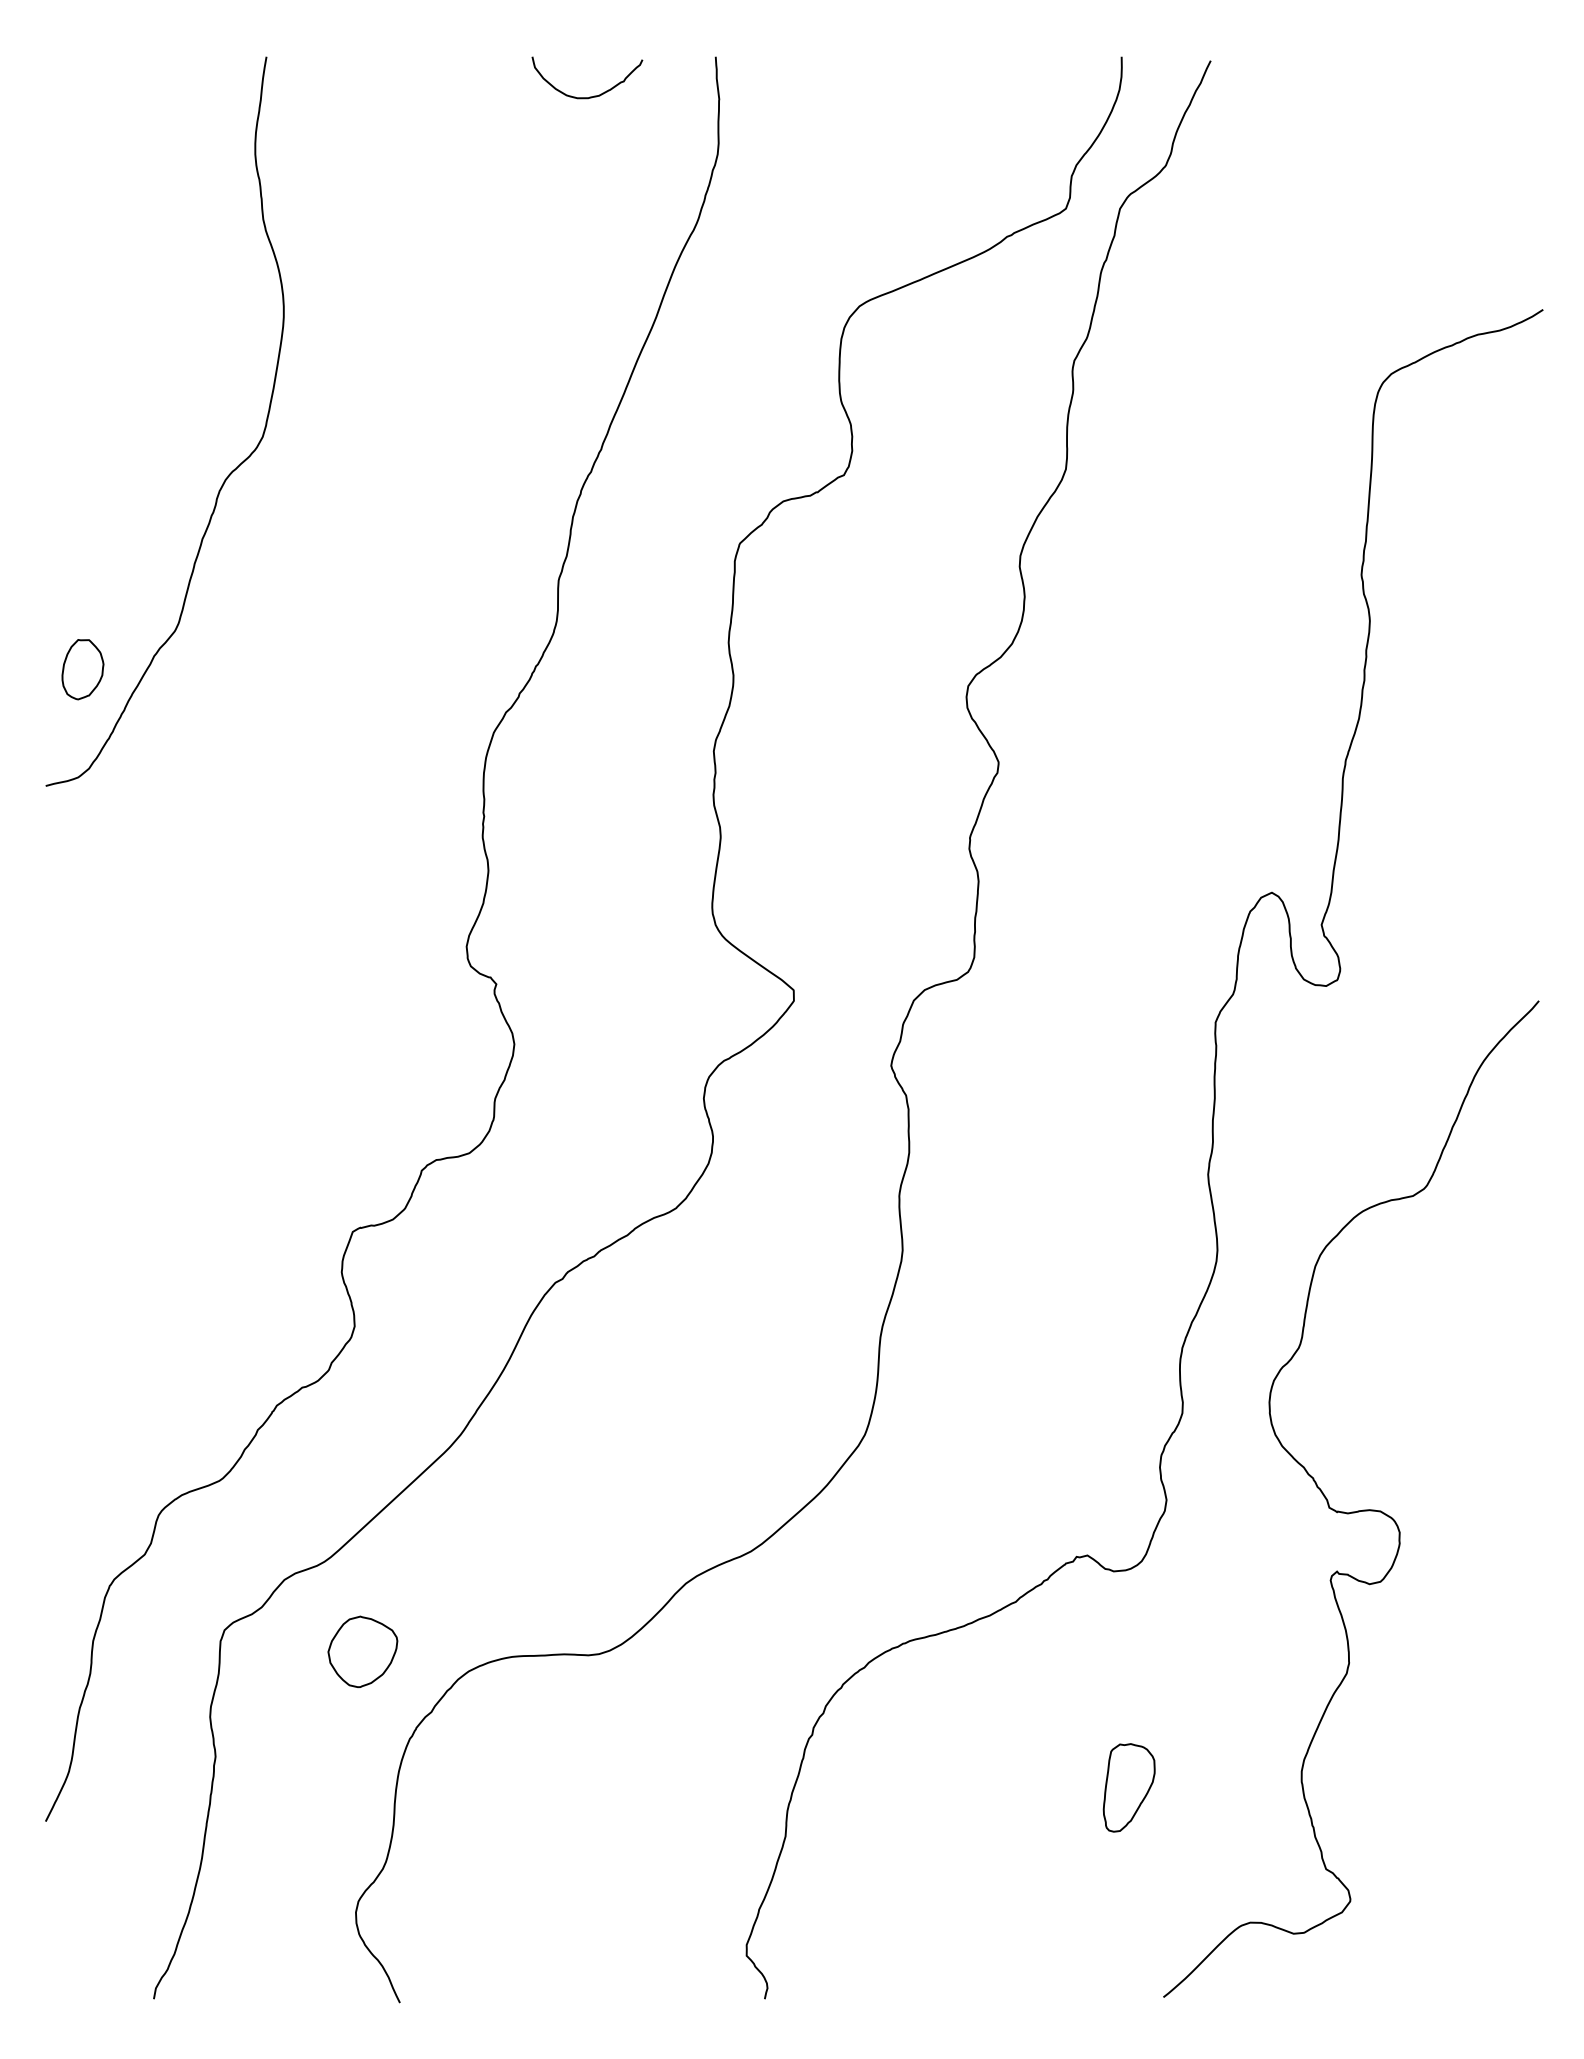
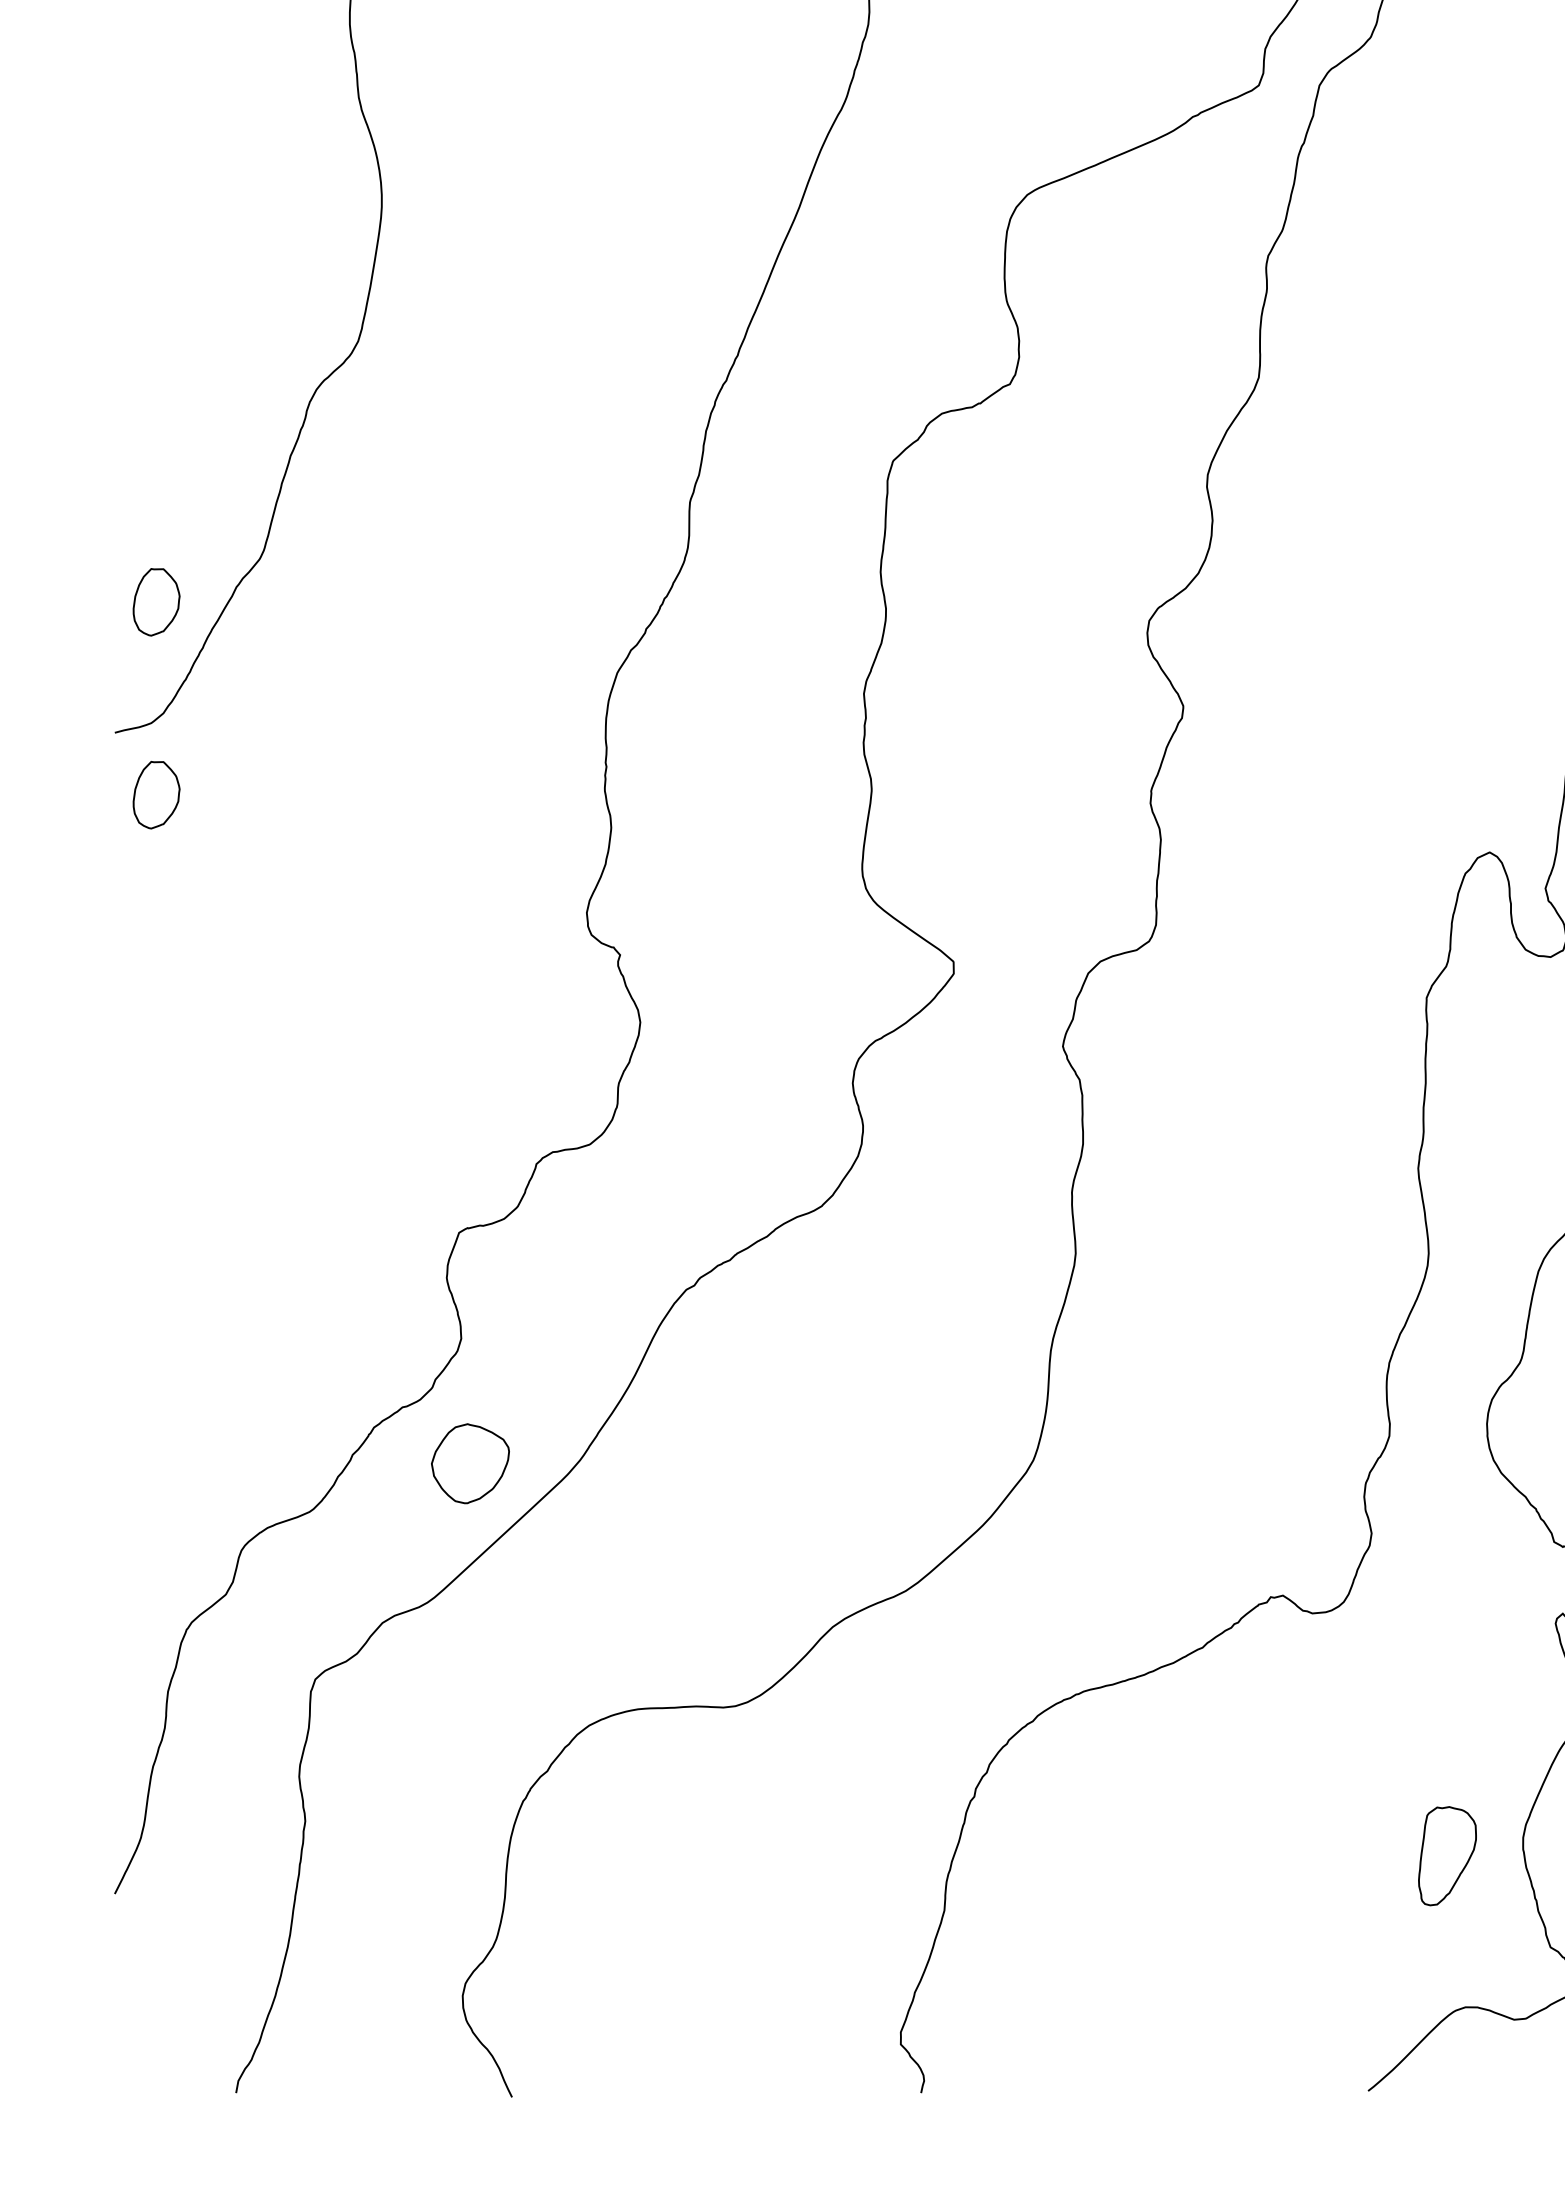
part: (82, 841) -> (156, 794), added
part: (362, 1651) -> (470, 1463), moved
part: (1128, 1787) -> (1446, 1855), moved

